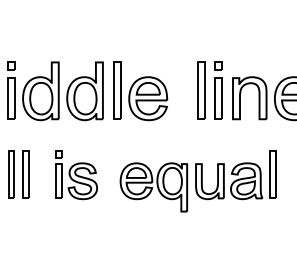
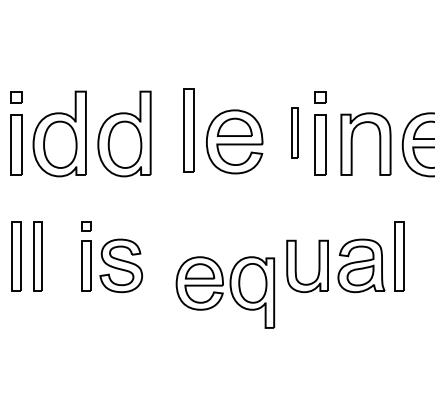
part: (201, 90) -> (295, 132), size x0.6
part: (140, 91) -> (223, 131), moved
part: (153, 187) -> (224, 292), moved

